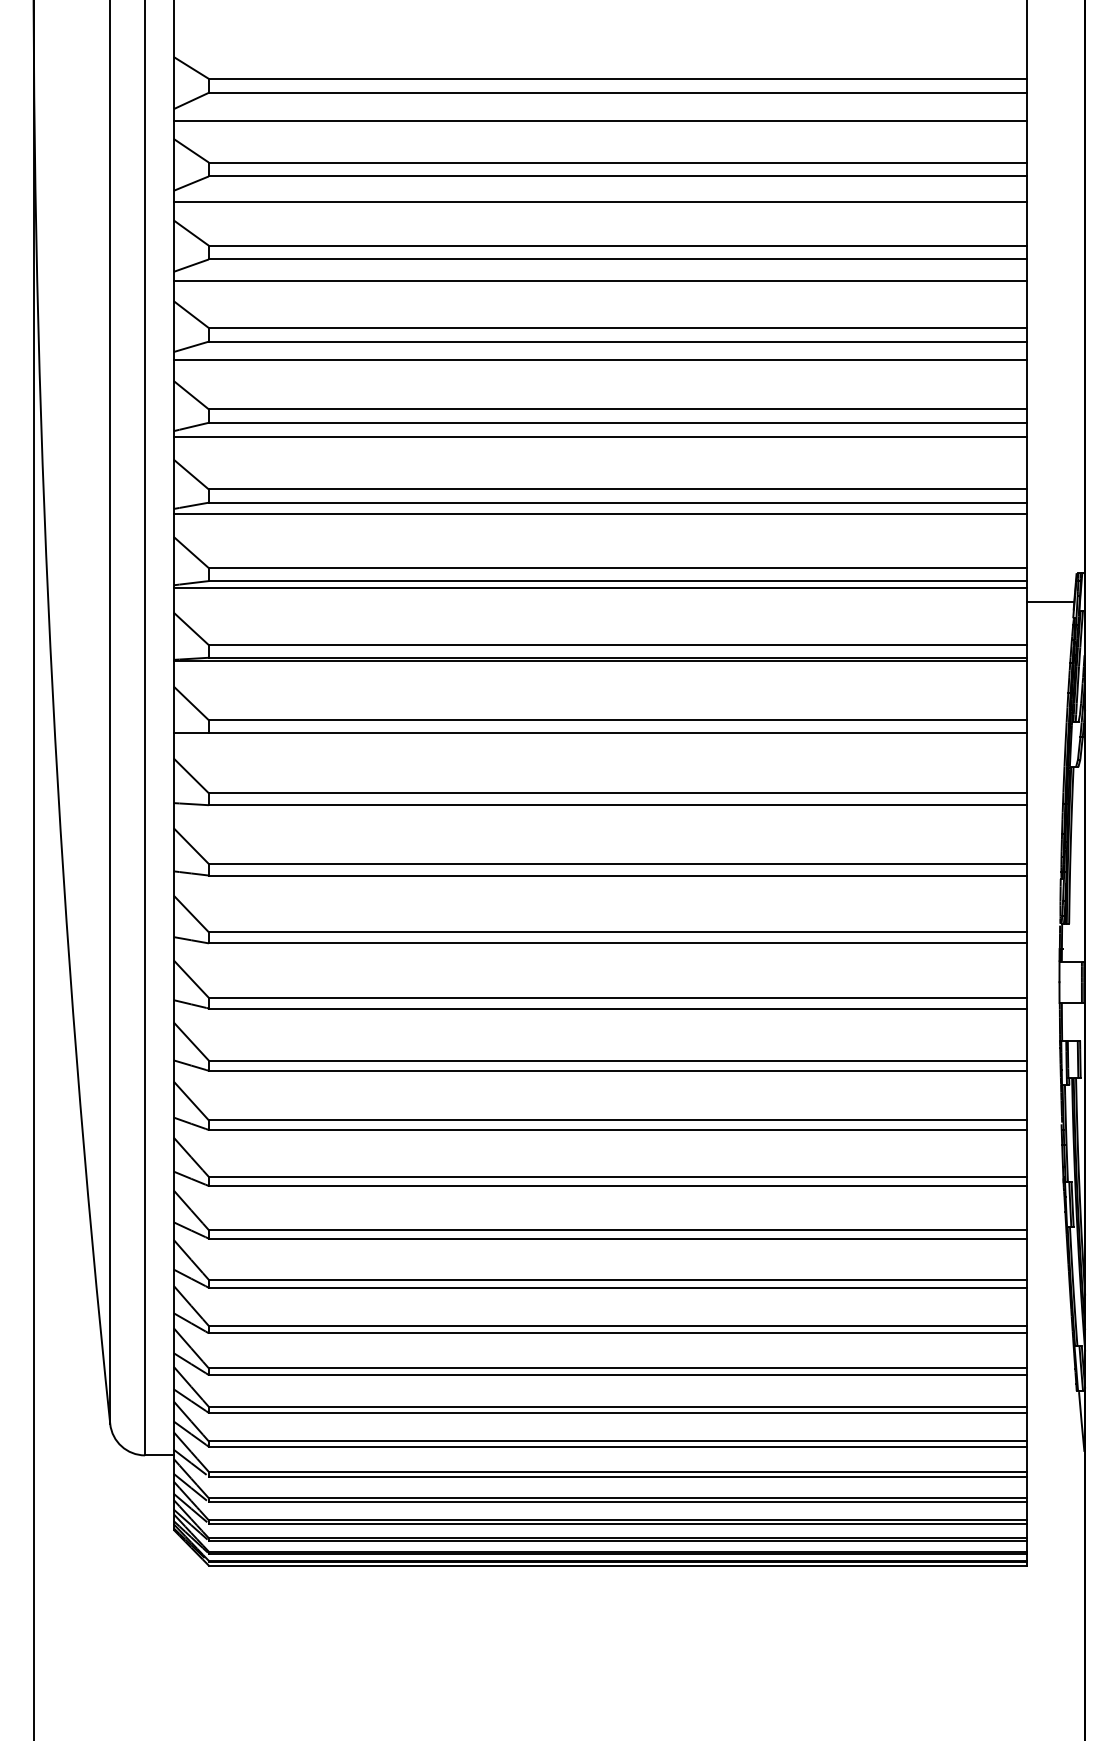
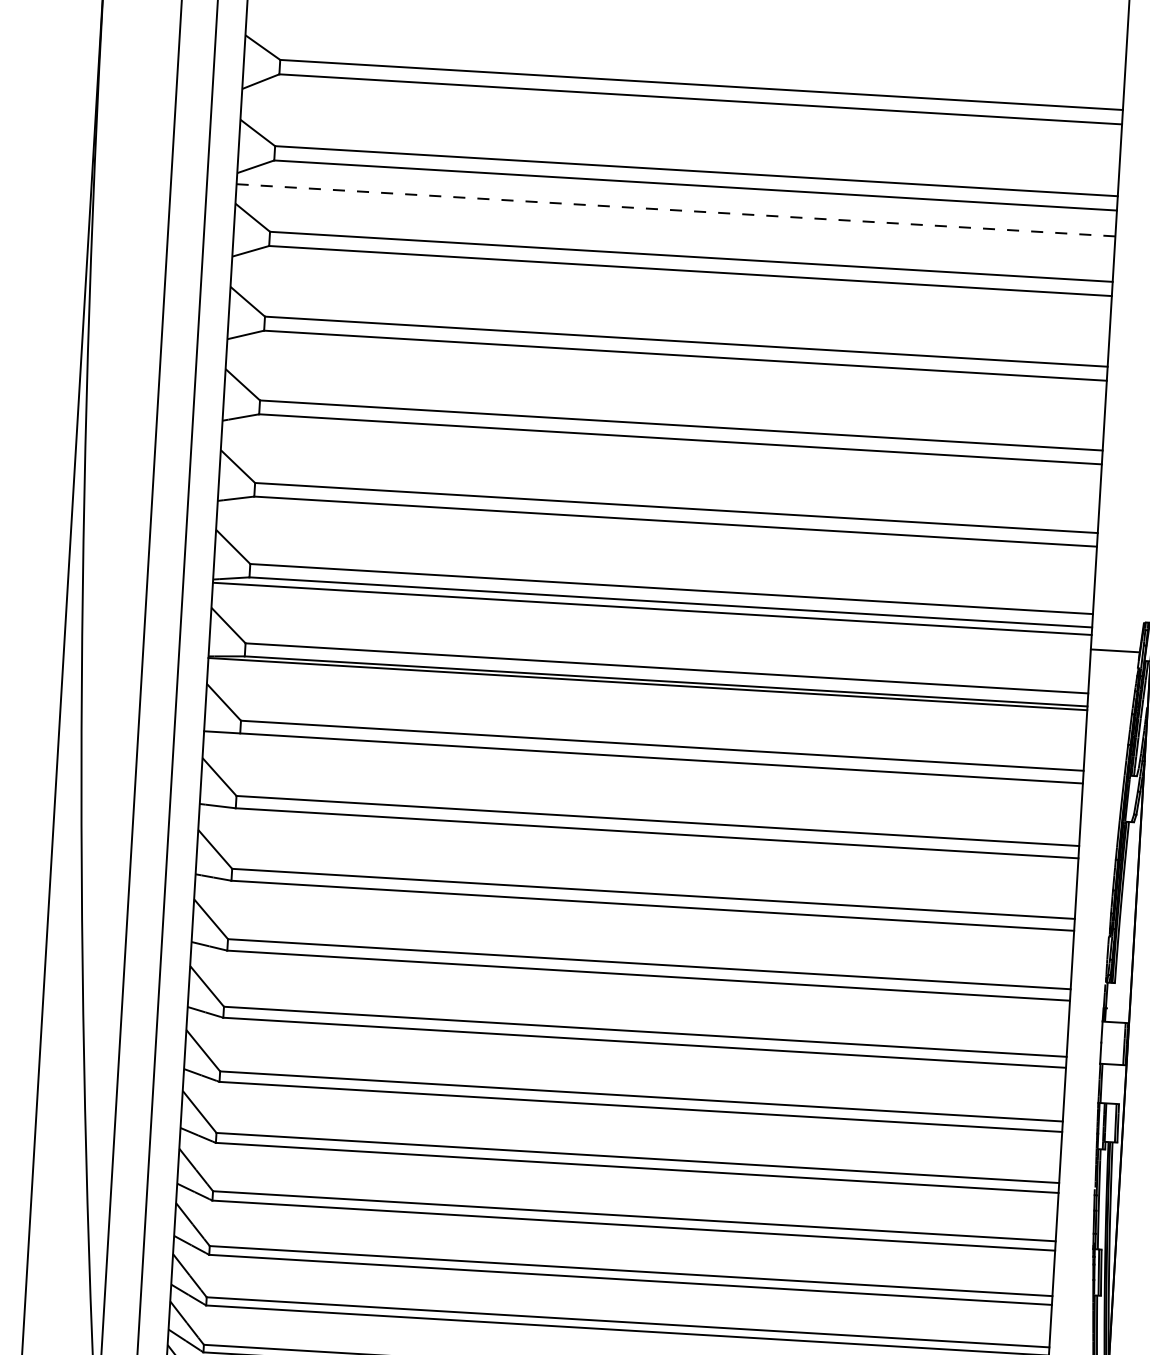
line: (599, 121) -> (680, 127), removed
line: (600, 201) -> (676, 210), solid -> dashed
line: (599, 281) -> (670, 292), removed
line: (599, 359) -> (665, 372), removed
line: (599, 437) -> (660, 453), removed
line: (599, 513) -> (656, 531), removed

